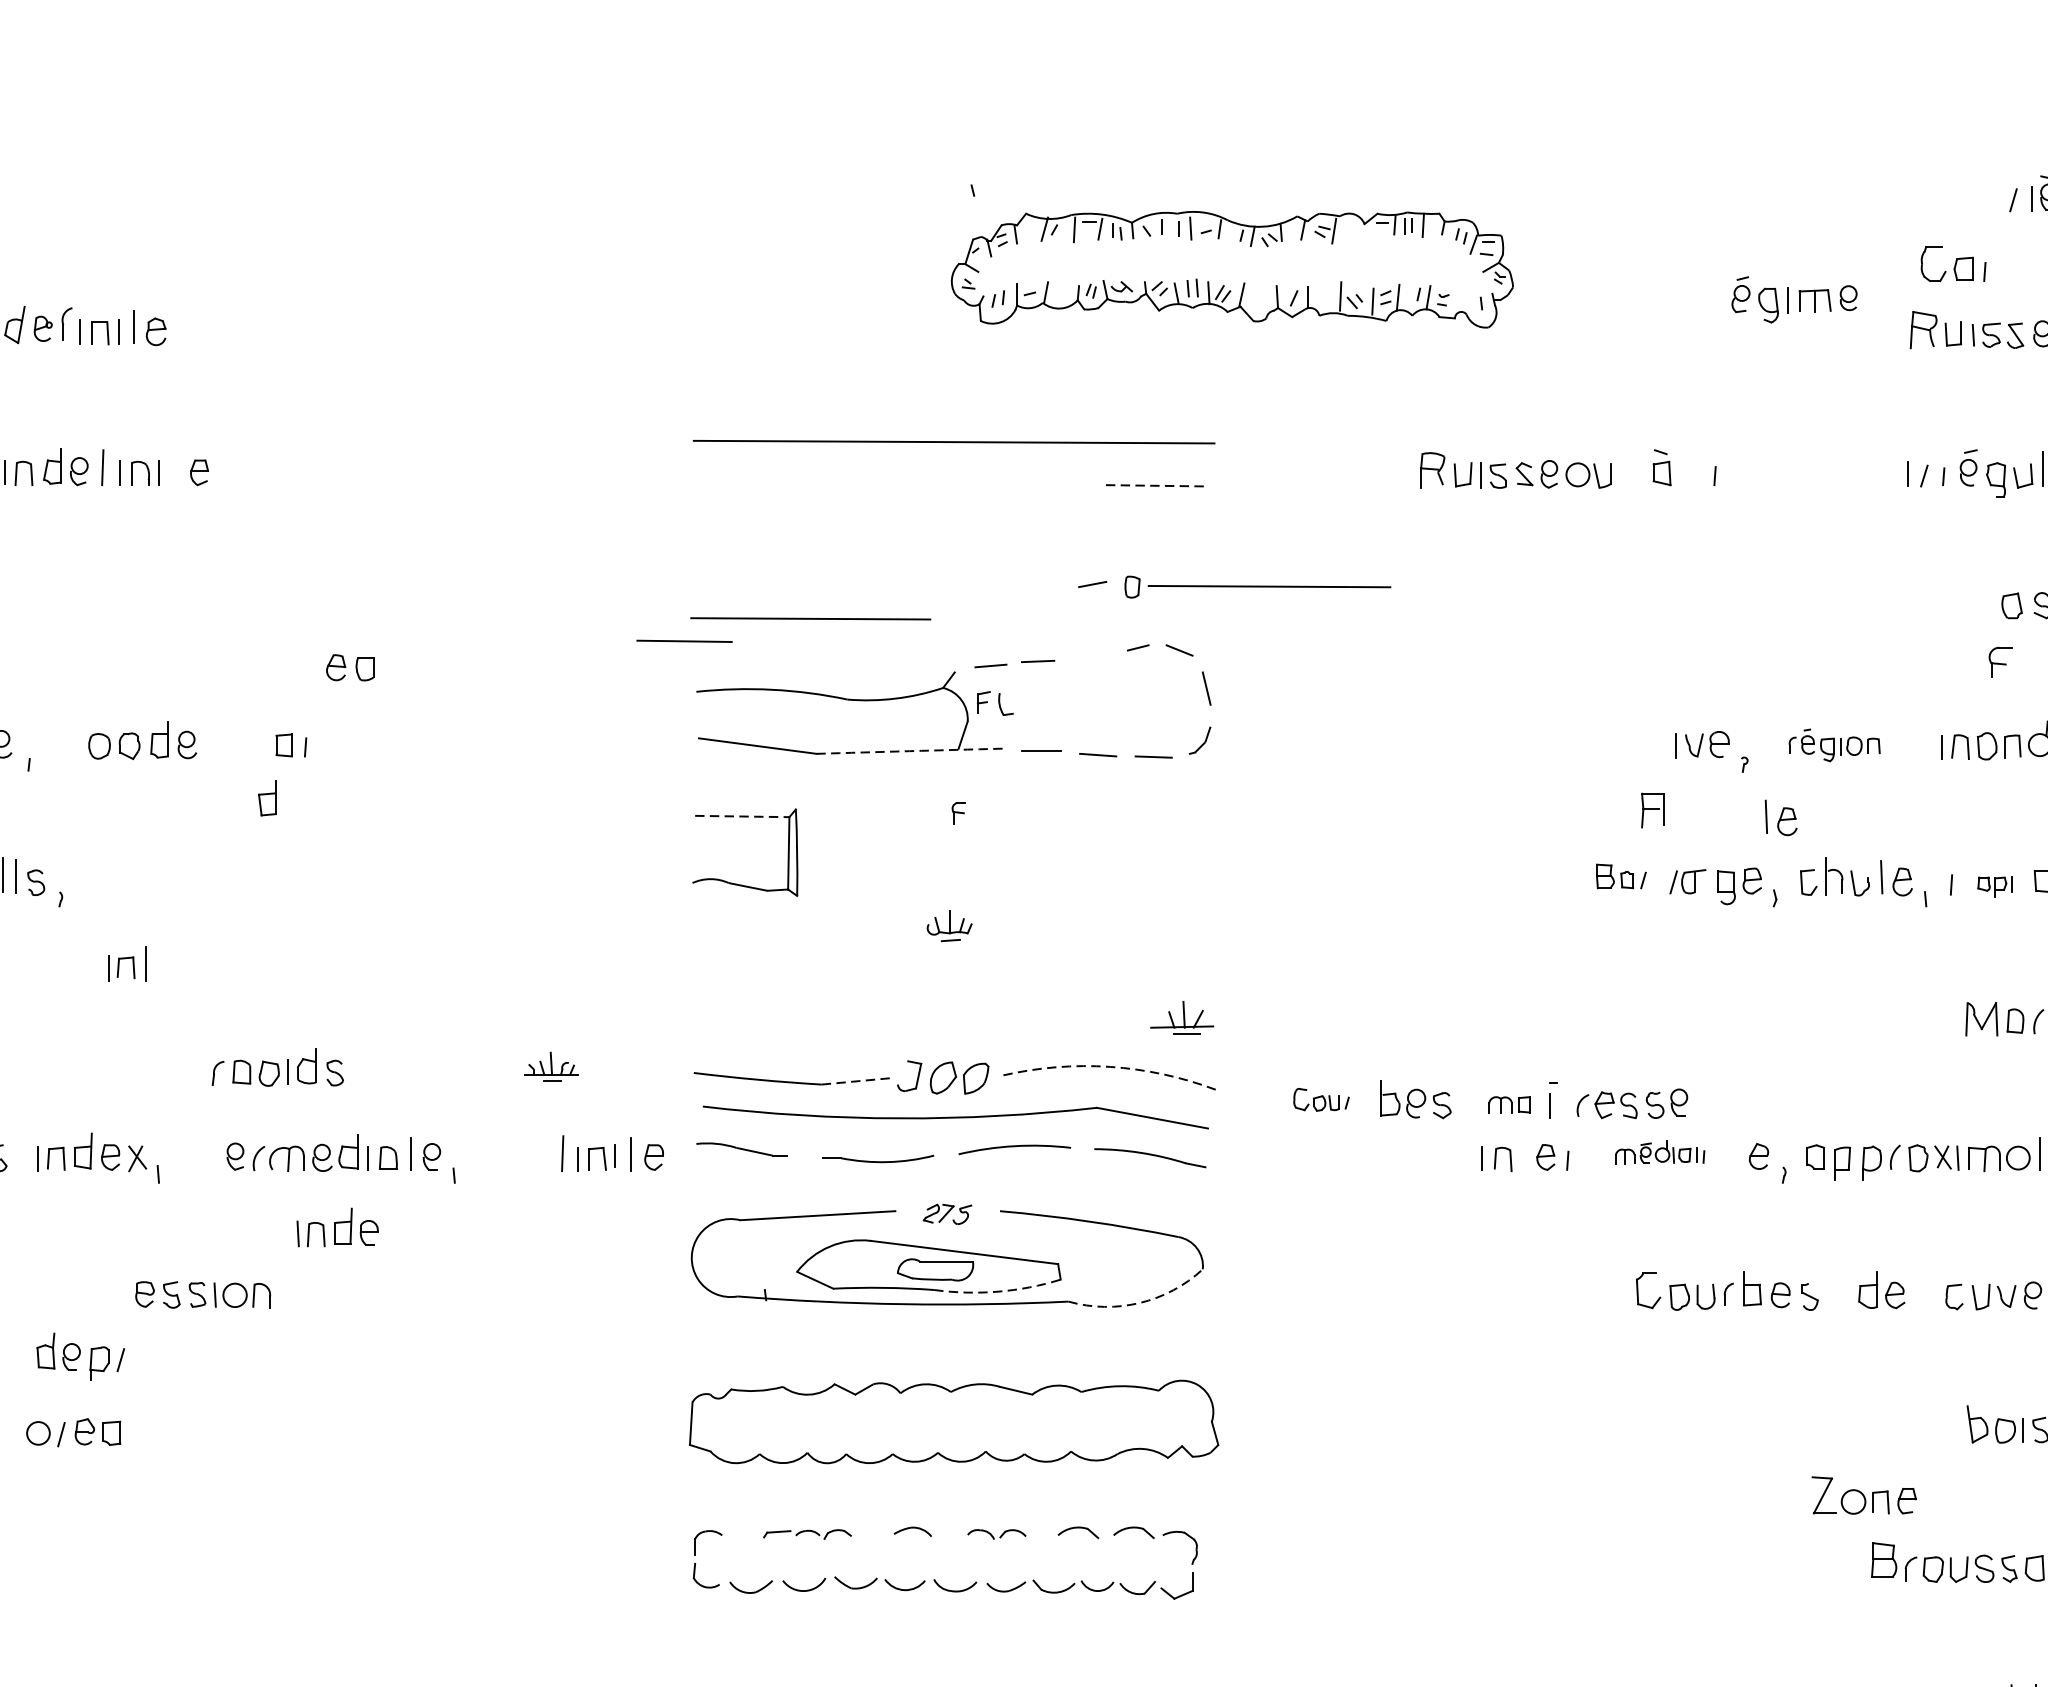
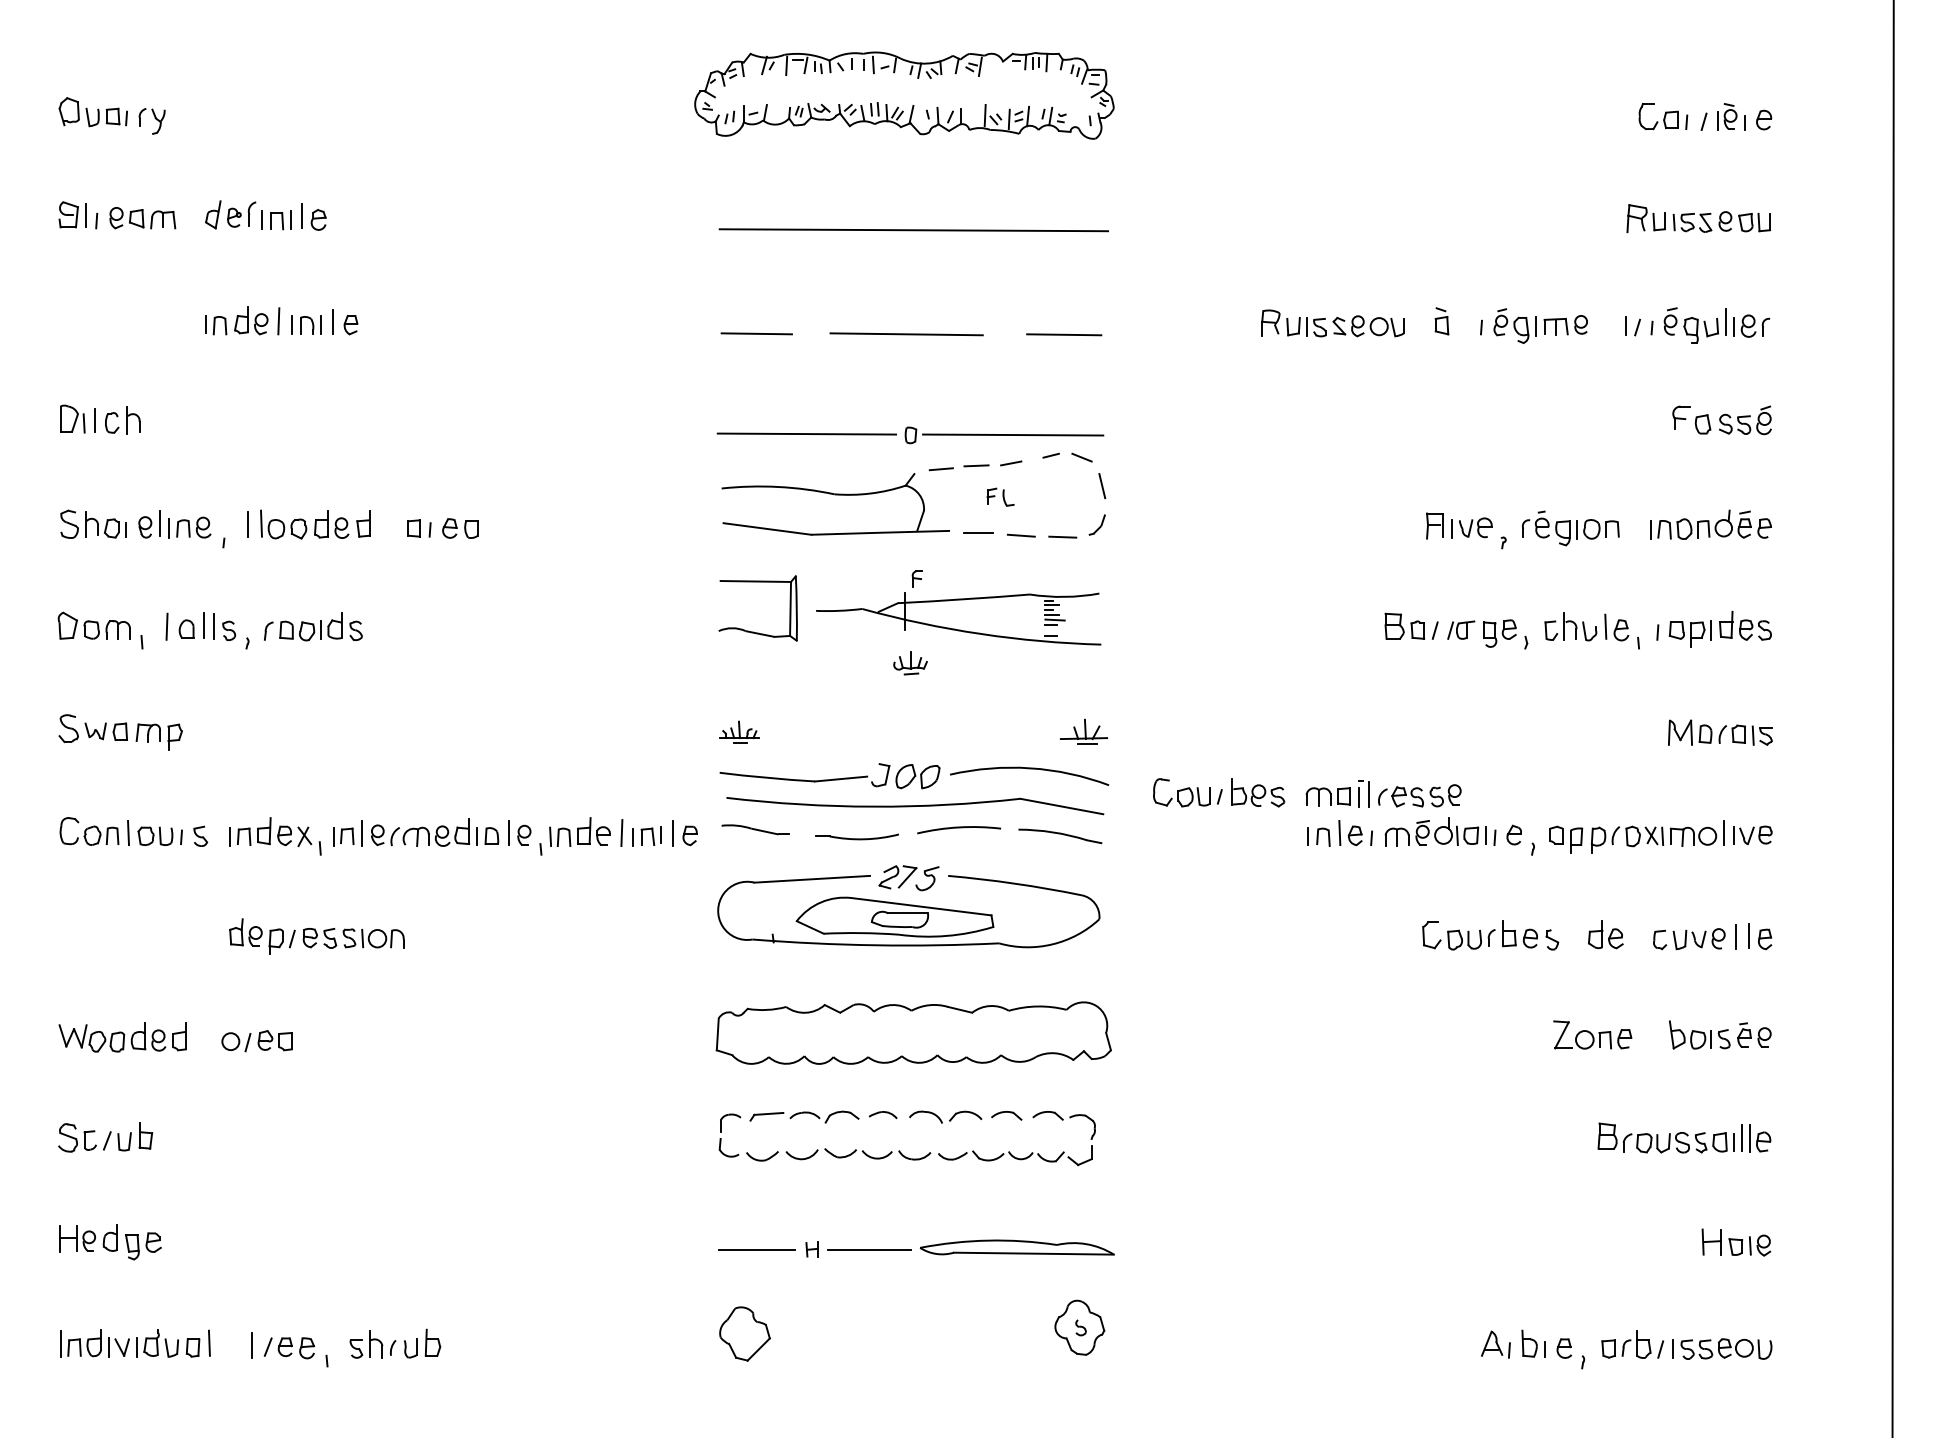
part: (1953, 264) -> (1663, 116), moved
part: (1232, 269) -> (904, 95), moved
part: (1794, 299) -> (1540, 325), moved
line: (953, 442) -> (913, 230), moved
line: (176, 469) -> (333, 322), added
line: (944, 485) -> (906, 334), added
line: (1156, 485) -> (1064, 334), dashed -> solid
line: (1093, 584) -> (1011, 463), moved
part: (1257, 587) -> (1004, 435), moved
line: (684, 640) -> (756, 333), moved
part: (2000, 662) -> (1681, 417), moved
part: (350, 667) -> (460, 528), moved
part: (995, 702) -> (1000, 496), moved
line: (62, 738) -> (248, 523), added
line: (79, 738) -> (261, 523), added
part: (1834, 745) -> (1570, 528), size x1.43
arc: (909, 750) -> (880, 532), dashed -> solid
part: (267, 797) -> (363, 523), moved
part: (1652, 809) -> (1434, 525), moved
line: (743, 816) -> (756, 581), dashed -> solid
part: (1780, 817) -> (1530, 582), removed
part: (1621, 875) -> (1411, 625), size x1.43
part: (1009, 879) -> (955, 628), added
part: (1993, 886) -> (1689, 633), size x1.67
part: (126, 963) -> (347, 833), moved
part: (551, 1065) -> (739, 731), moved
part: (277, 1067) -> (313, 626), moved
arc: (1110, 1067) -> (1030, 768), dashed -> solid
line: (857, 1081) -> (841, 779), dashed -> solid
part: (1320, 1099) -> (1187, 792), size x1.67
line: (1564, 1102) -> (1369, 794), added
part: (1508, 1104) -> (1327, 796), size x1.43
part: (1660, 1151) -> (1440, 831), size x1.67
line: (1524, 1152) -> (1339, 832), added
part: (946, 1214) -> (908, 878), size x1.67
part: (336, 1226) -> (579, 831), moved
arc: (997, 1291) -> (946, 935), dashed -> solid
arc: (1139, 1303) -> (1052, 944), dashed -> solid
part: (80, 1356) -> (262, 936), moved
part: (1863, 1494) -> (1592, 1034), moved
part: (807, 1533) -> (804, 1116), size x1.67
part: (996, 1533) -> (945, 1116), size x1.67

